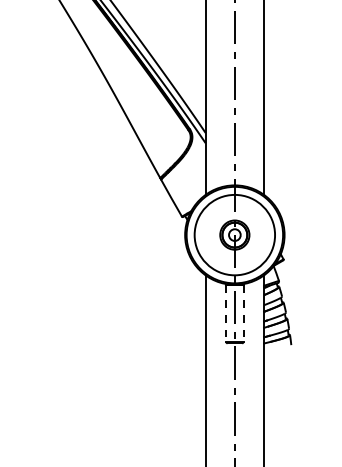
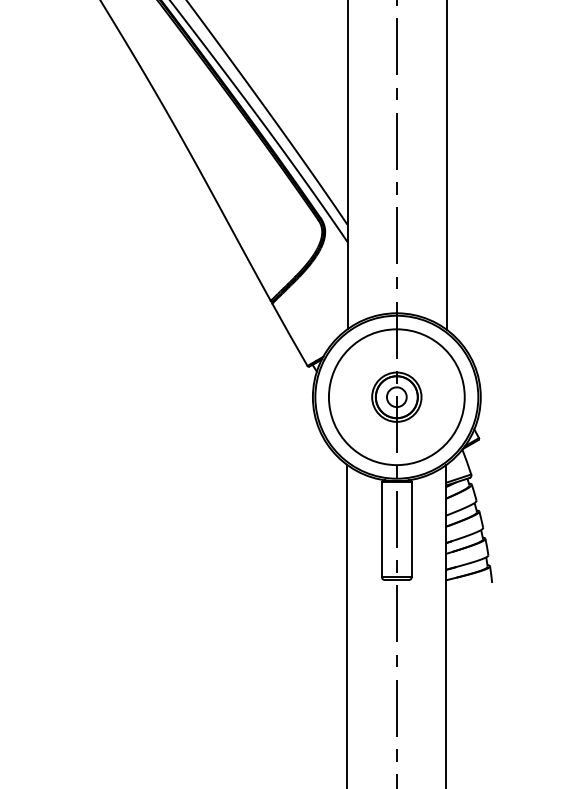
line: (226, 314) -> (382, 531), dashed -> solid
line: (243, 314) -> (411, 531), dashed -> solid

